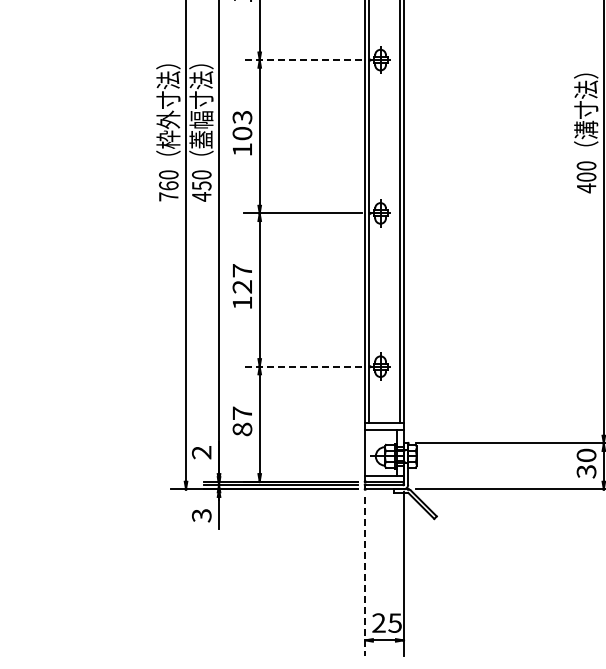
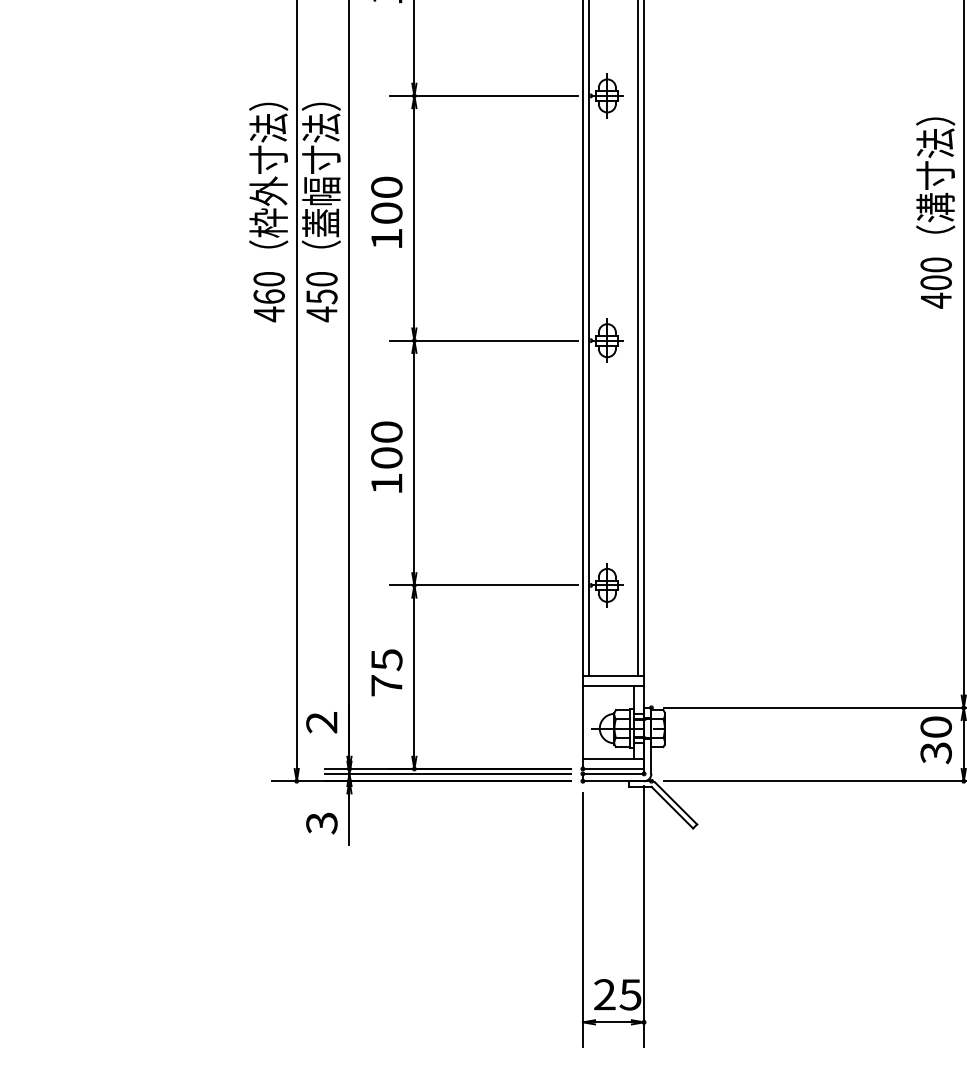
line: (302, 60) -> (482, 96), dashed -> solid
text: (242, 117) -> (386, 187), 103 -> 100
text: (168, 196) -> (268, 313), 760 -> 460
text: (242, 278) -> (386, 444), 127 -> 100
line: (302, 366) -> (482, 585), dashed -> solid
text: (242, 421) -> (386, 672), 87 -> 75
line: (365, 576) -> (583, 920), dashed -> solid

